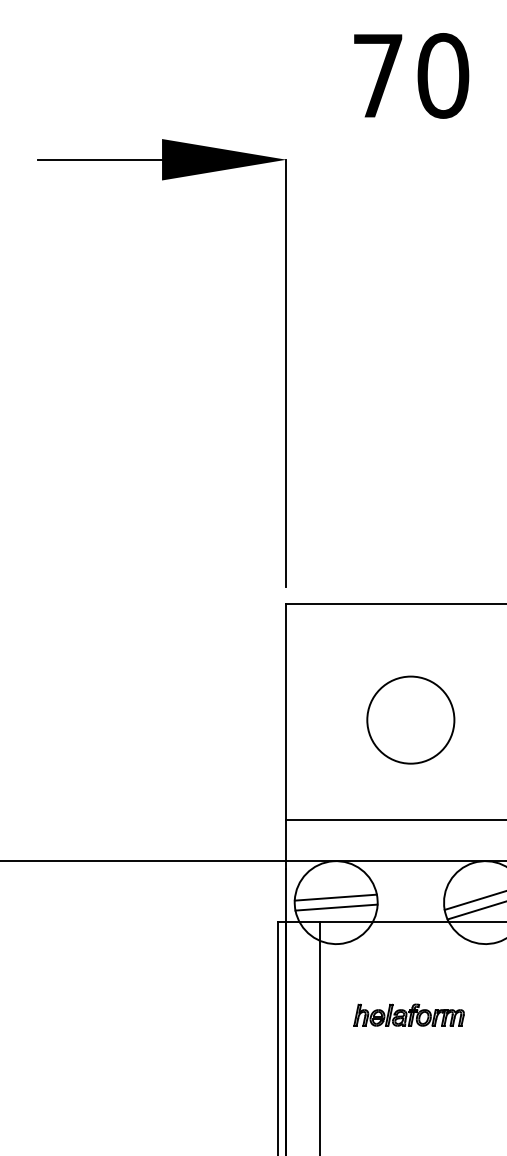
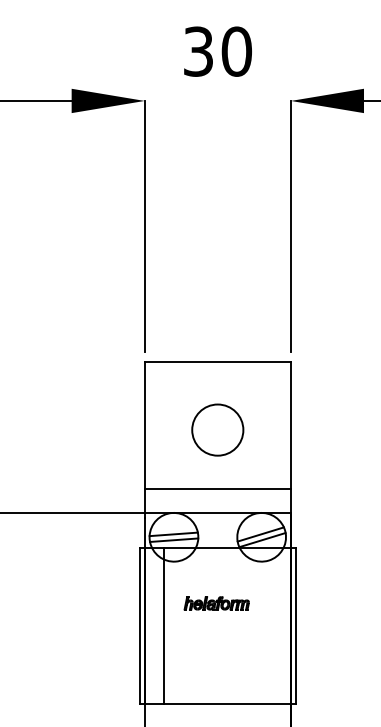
text: (377, 75) -> (198, 51), 70 -> 30

